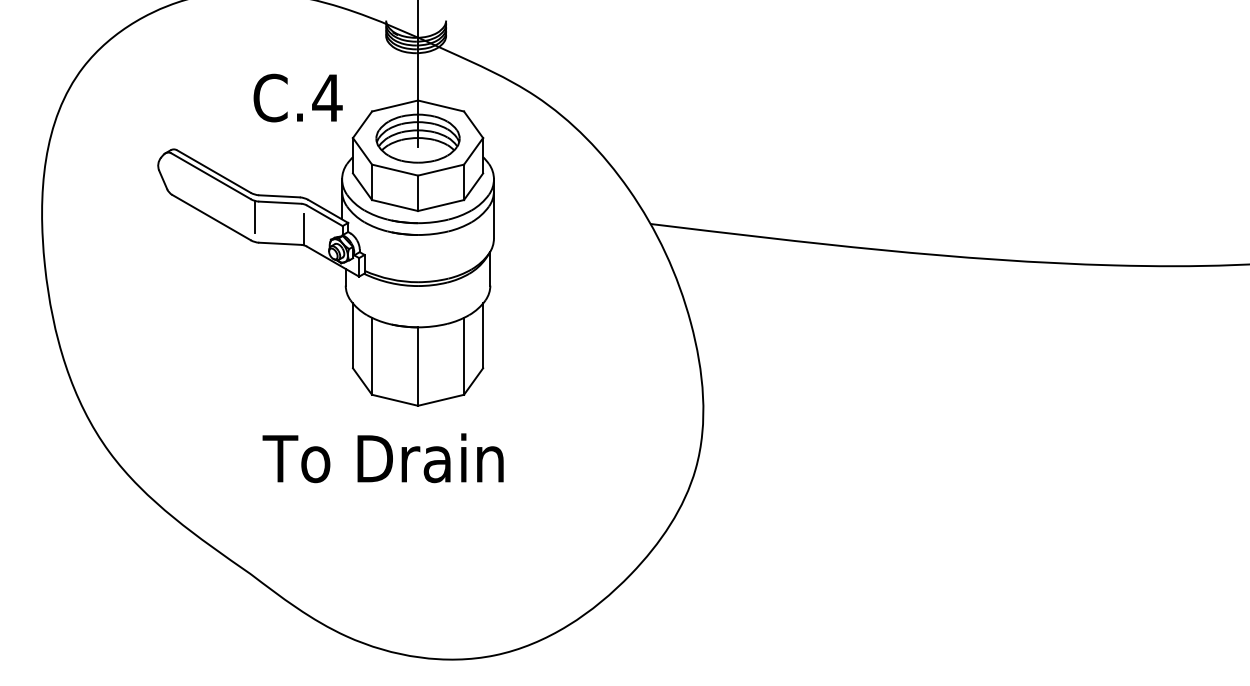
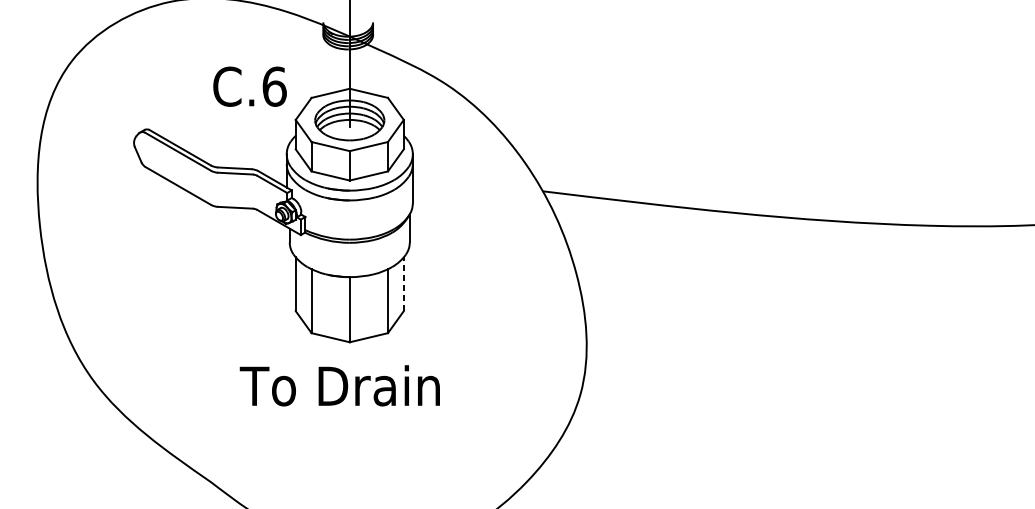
text: (327, 97) -> (274, 86), C.4 -> C.6
line: (254, 216) -> (213, 185), removed
line: (304, 229) -> (255, 195), removed
line: (483, 335) -> (404, 283), solid -> dashed
text: (382, 458) -> (339, 386), moved

